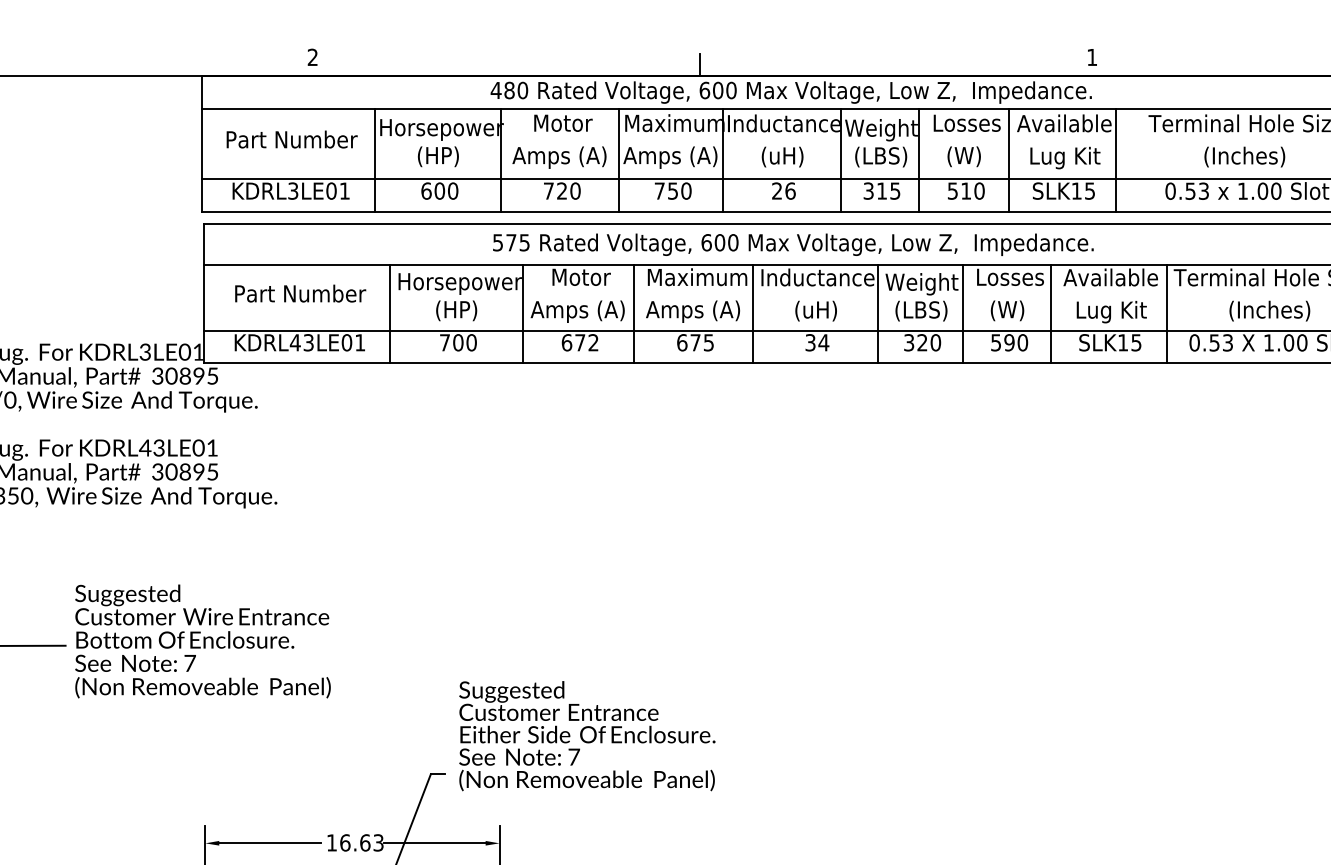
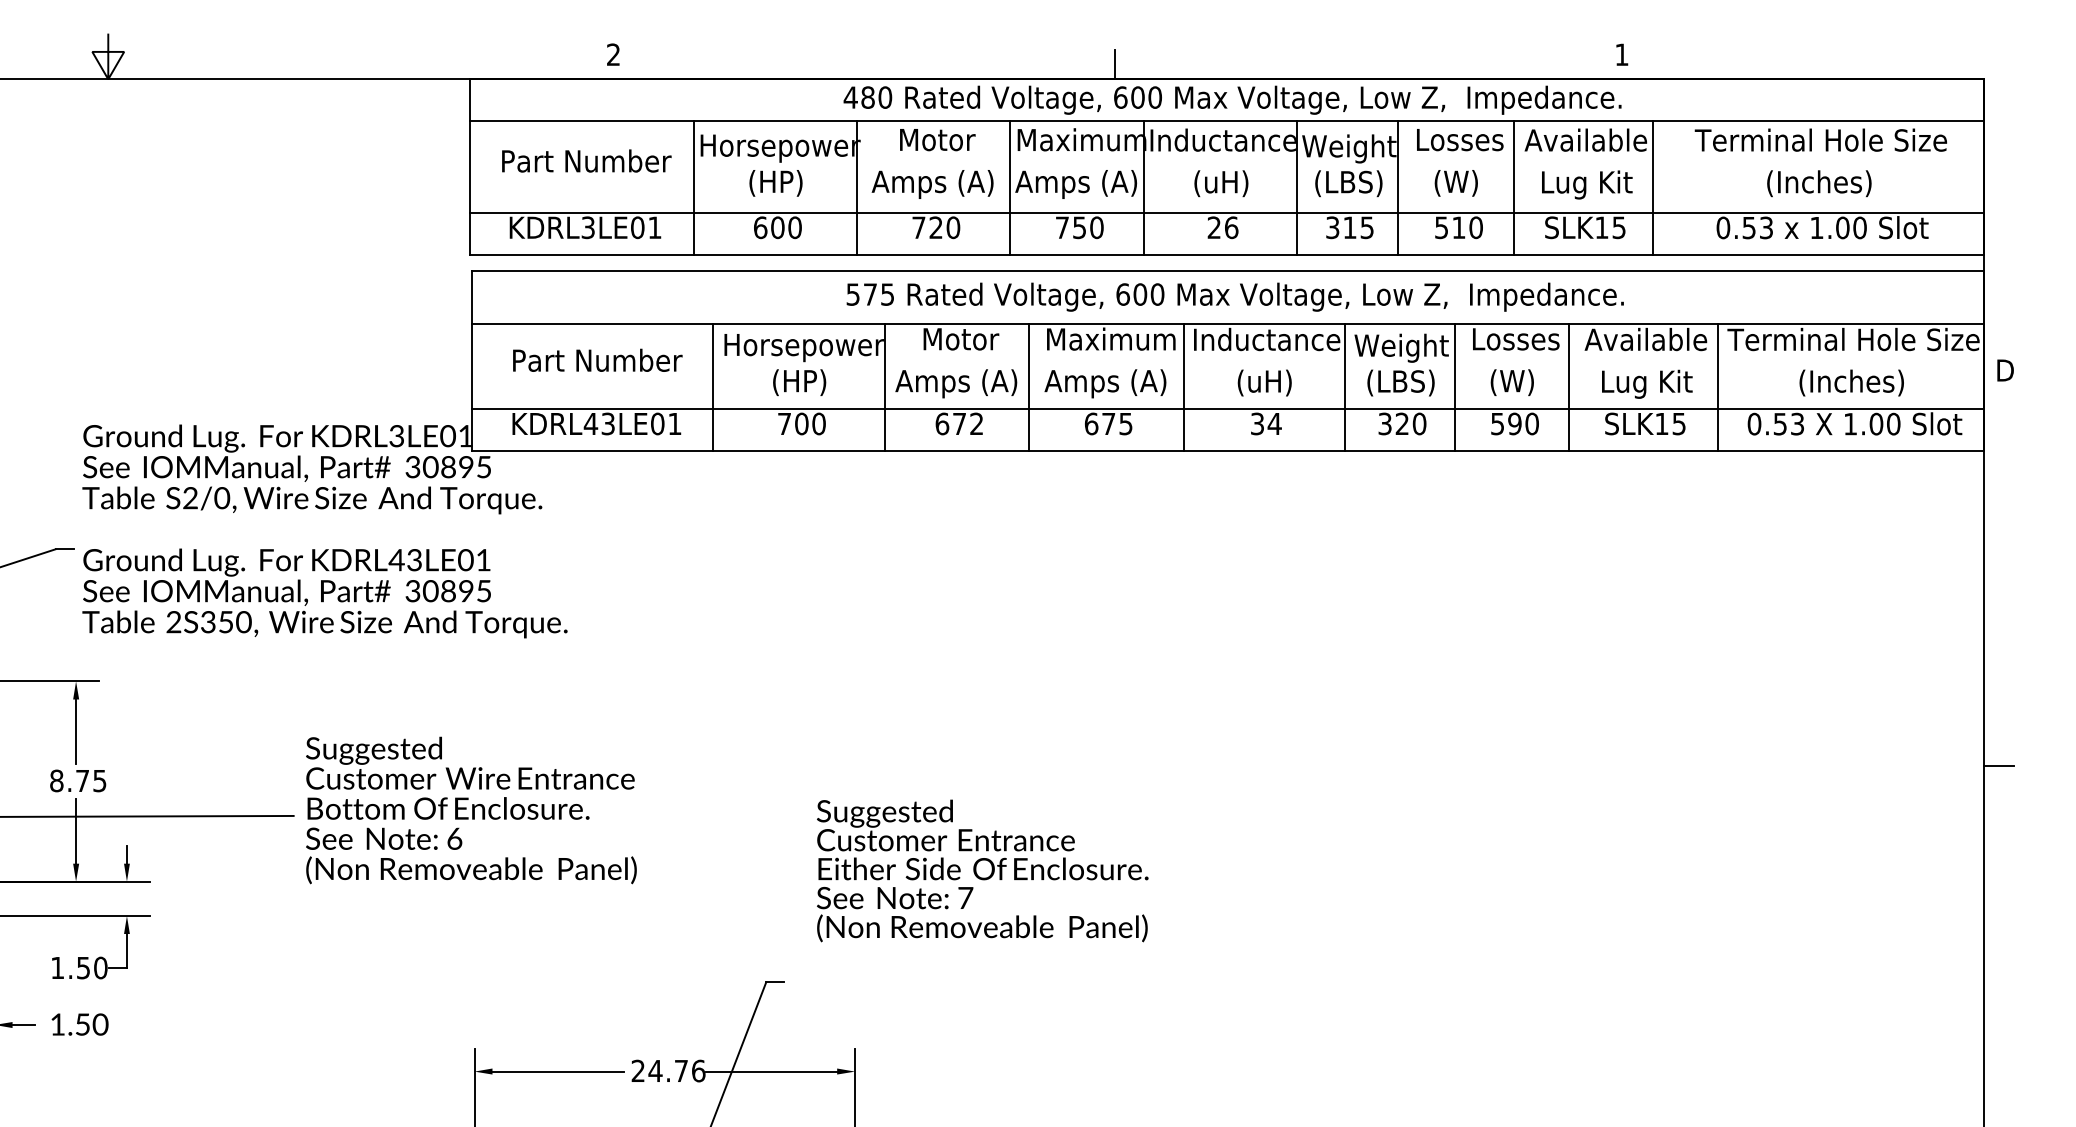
text: (189, 663) -> (454, 838), 7 -> 6
text: (587, 735) -> (982, 870), moved
text: (355, 842) -> (668, 1070), 16.63 -> 24.76

